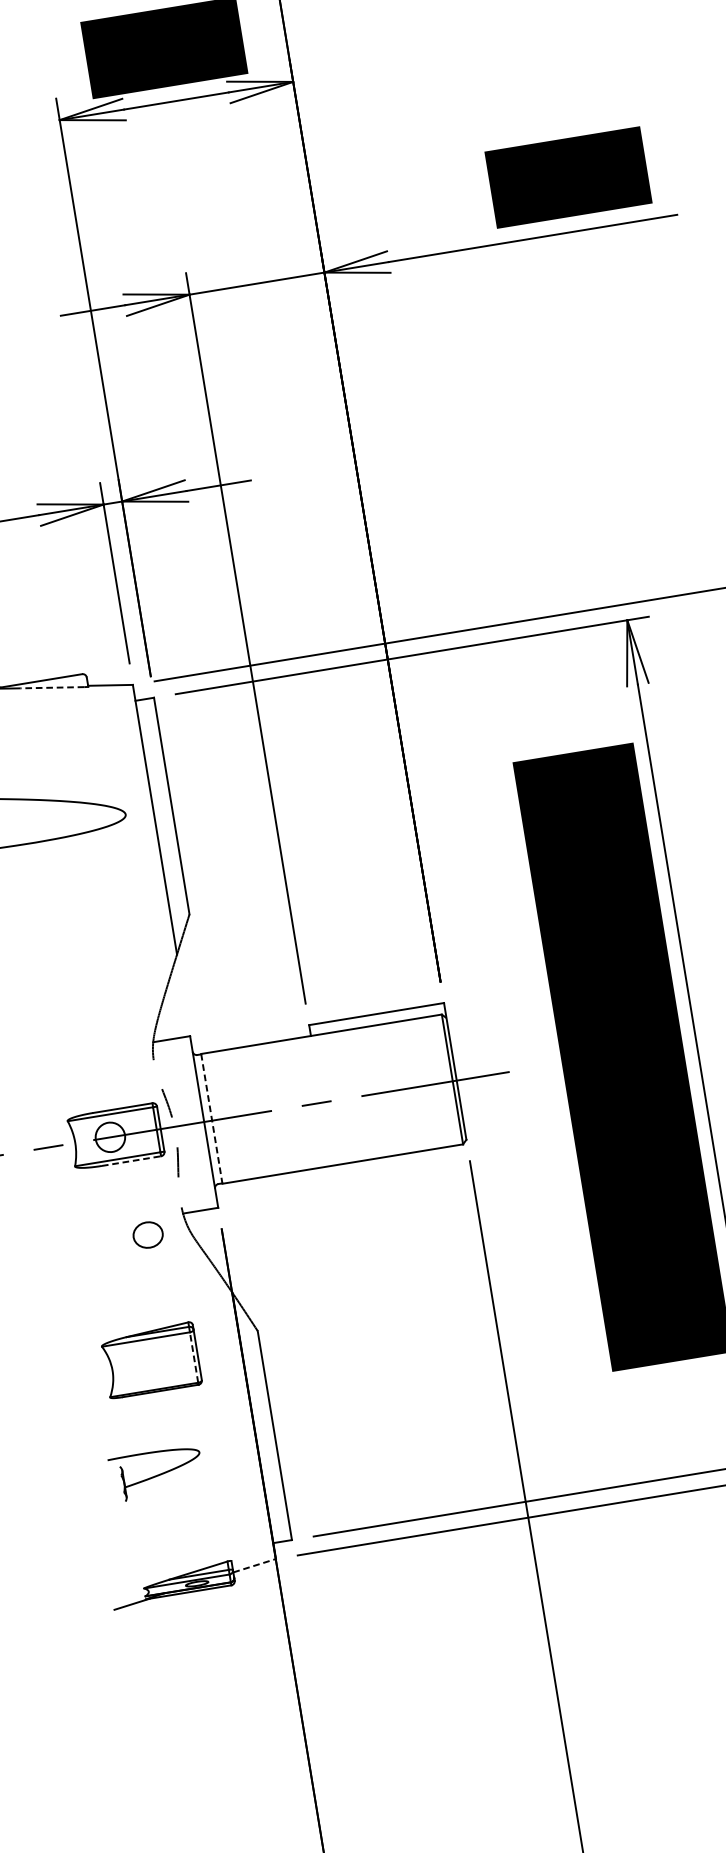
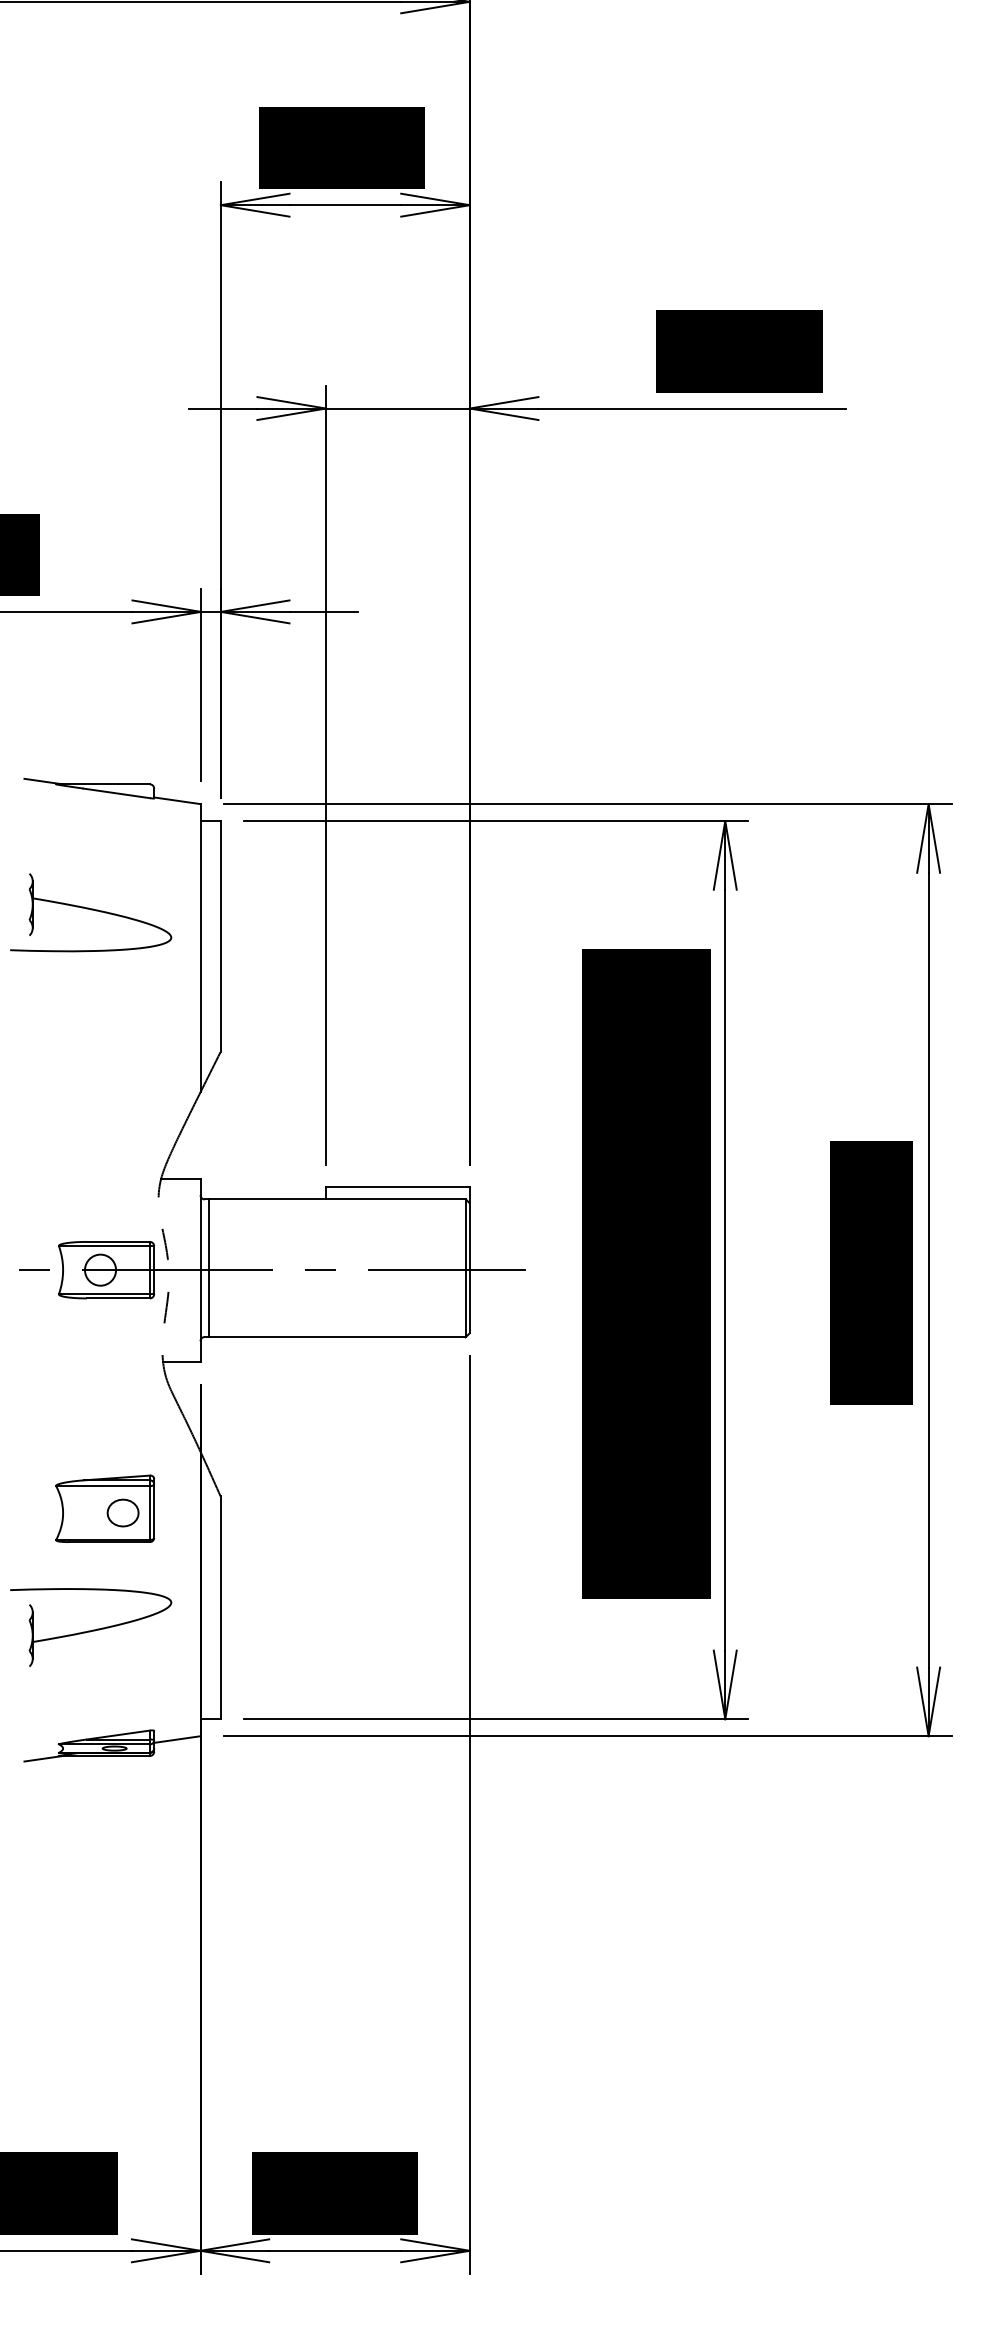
line: (52, 687) -> (116, 793), dashed -> solid
line: (212, 1119) -> (209, 1268), dashed -> solid
line: (131, 1161) -> (118, 1298), dashed -> solid
part: (147, 1234) -> (122, 1512), moved
line: (193, 1358) -> (149, 1513), dashed -> solid
part: (156, 1473) -> (91, 1627), size x1.67
line: (254, 1565) -> (177, 1739), dashed -> solid

